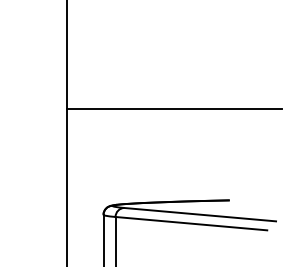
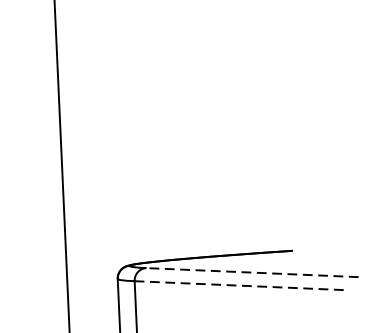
line: (174, 108) -> (209, 126), removed
line: (199, 214) -> (251, 272), solid -> dashed
line: (191, 223) -> (240, 285), solid -> dashed

